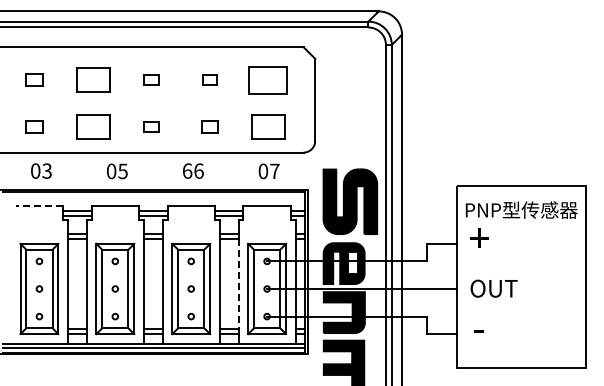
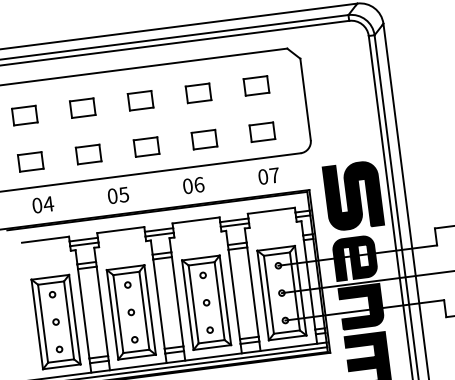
part: (34, 80) -> (24, 115), size x1.43
part: (92, 80) -> (82, 108), size x0.71
part: (151, 80) -> (140, 101), size x1.67
part: (209, 80) -> (198, 93), size x1.67
part: (267, 80) -> (255, 86), size x0.62
part: (34, 126) -> (30, 161), size x1.43
part: (92, 126) -> (88, 154), size x0.71
part: (151, 126) -> (146, 146), size x1.67
part: (209, 126) -> (204, 139), size x1.43
part: (267, 126) -> (261, 131), size x0.71
text: (47, 170) -> (49, 203), 03 -> 04
text: (187, 170) -> (187, 185), 66 -> 06
line: (39, 206) -> (45, 240), dashed -> solid
line: (238, 284) -> (252, 292), dashed -> solid

